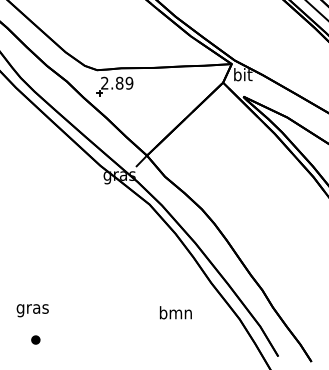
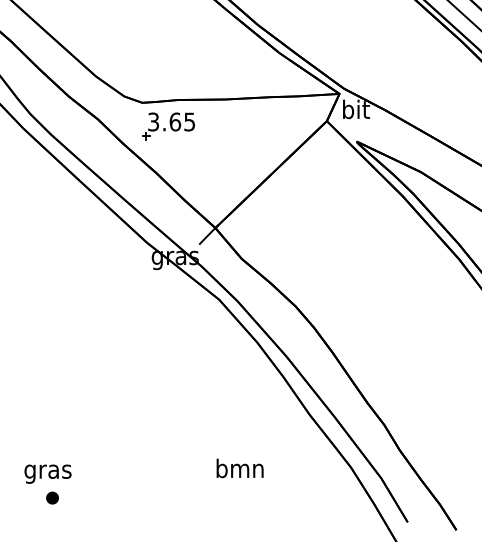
text: (117, 82) -> (172, 120), 2.89 -> 3.65
text: (32, 310) -> (47, 473), moved
text: (175, 312) -> (239, 468), moved

